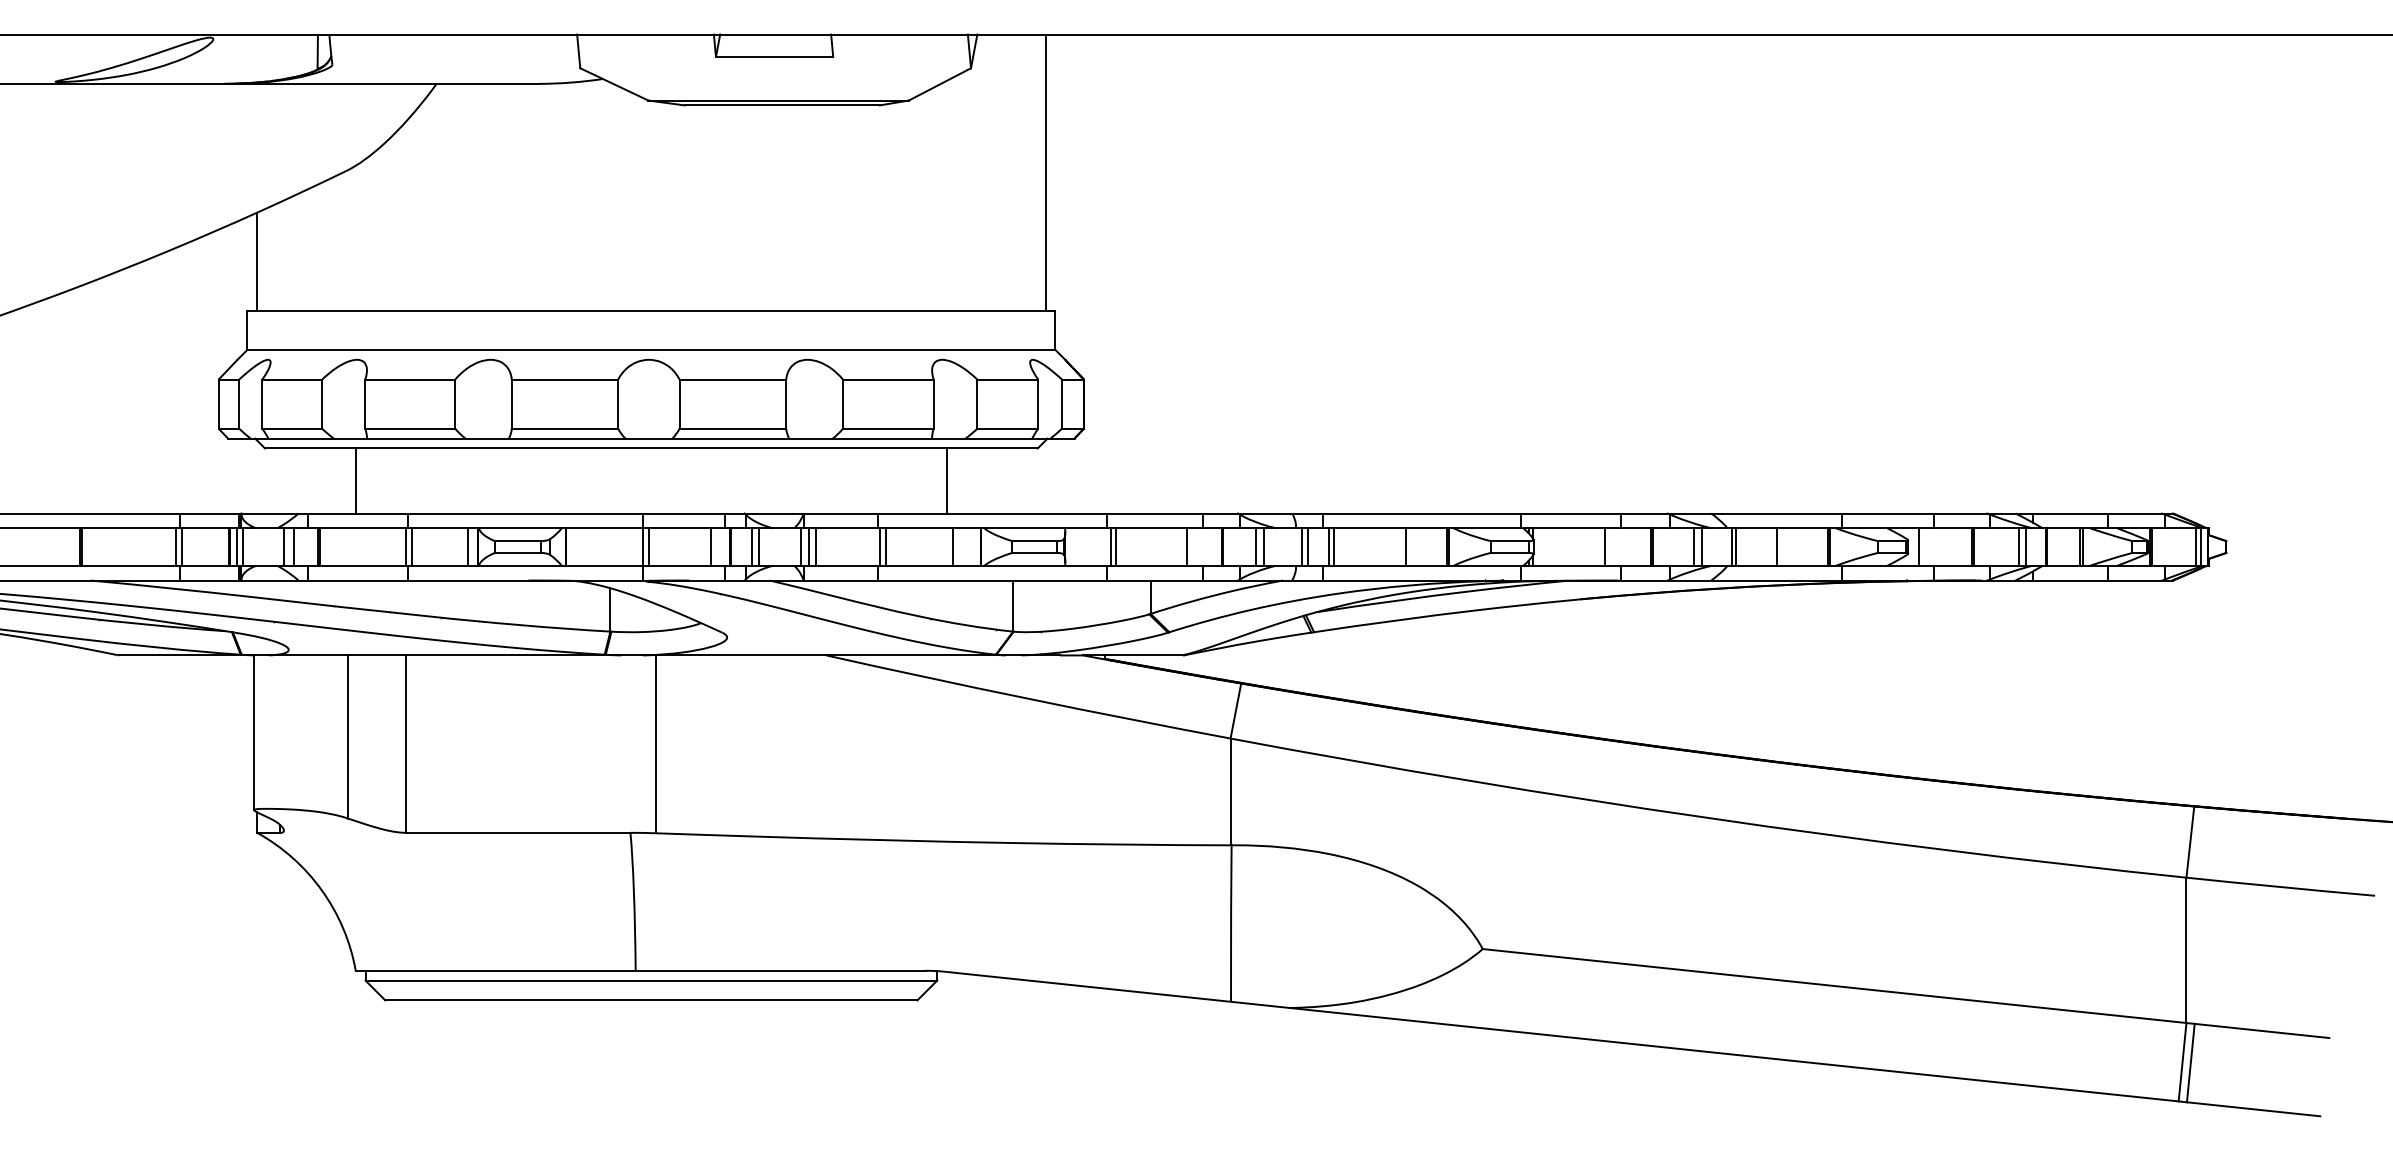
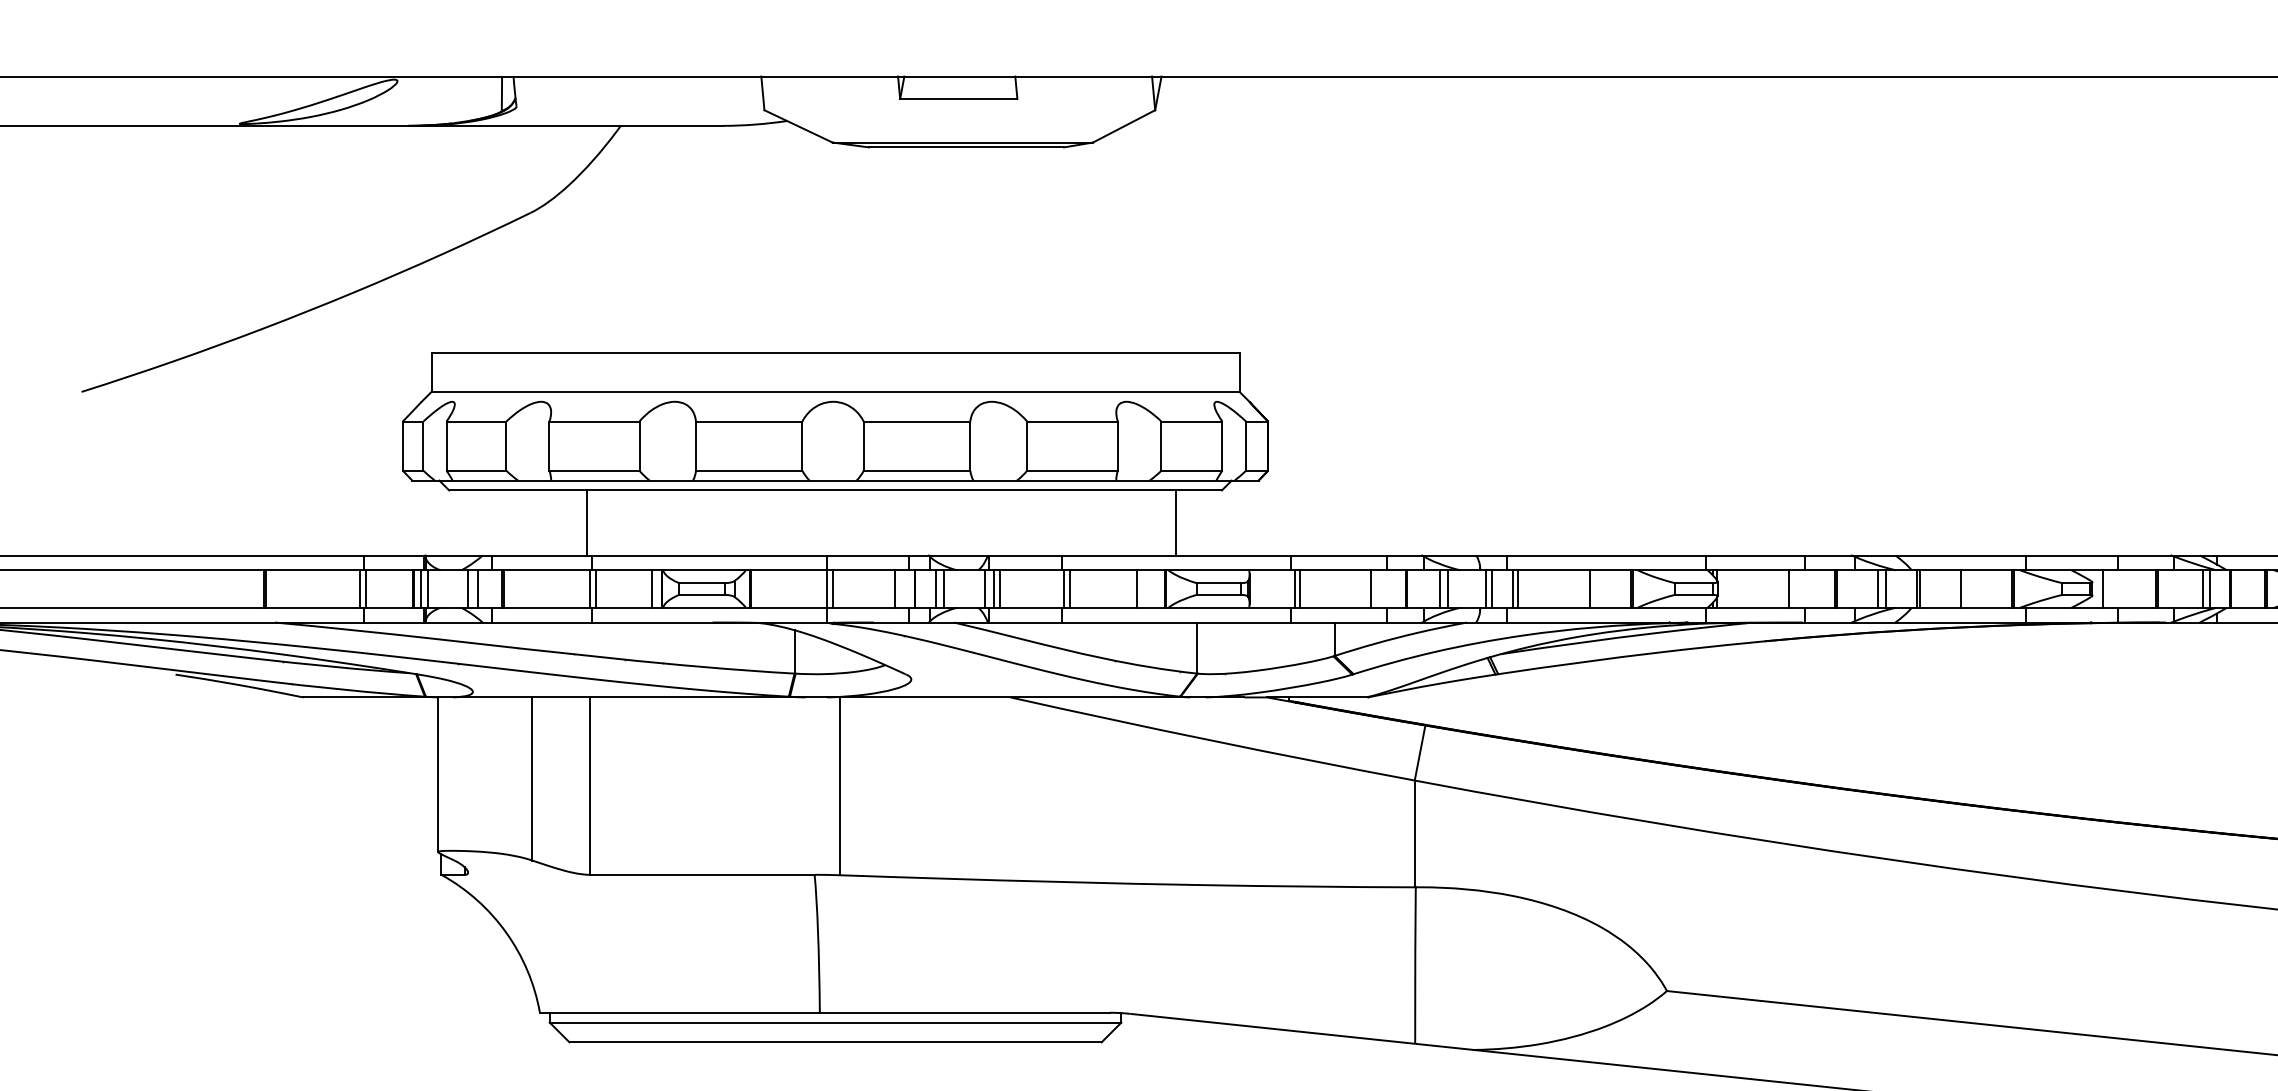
line: (1045, 172) -> (1229, 214), removed
line: (257, 261) -> (441, 303), removed
line: (355, 480) -> (586, 522), moved
line: (947, 480) -> (1176, 522), moved

